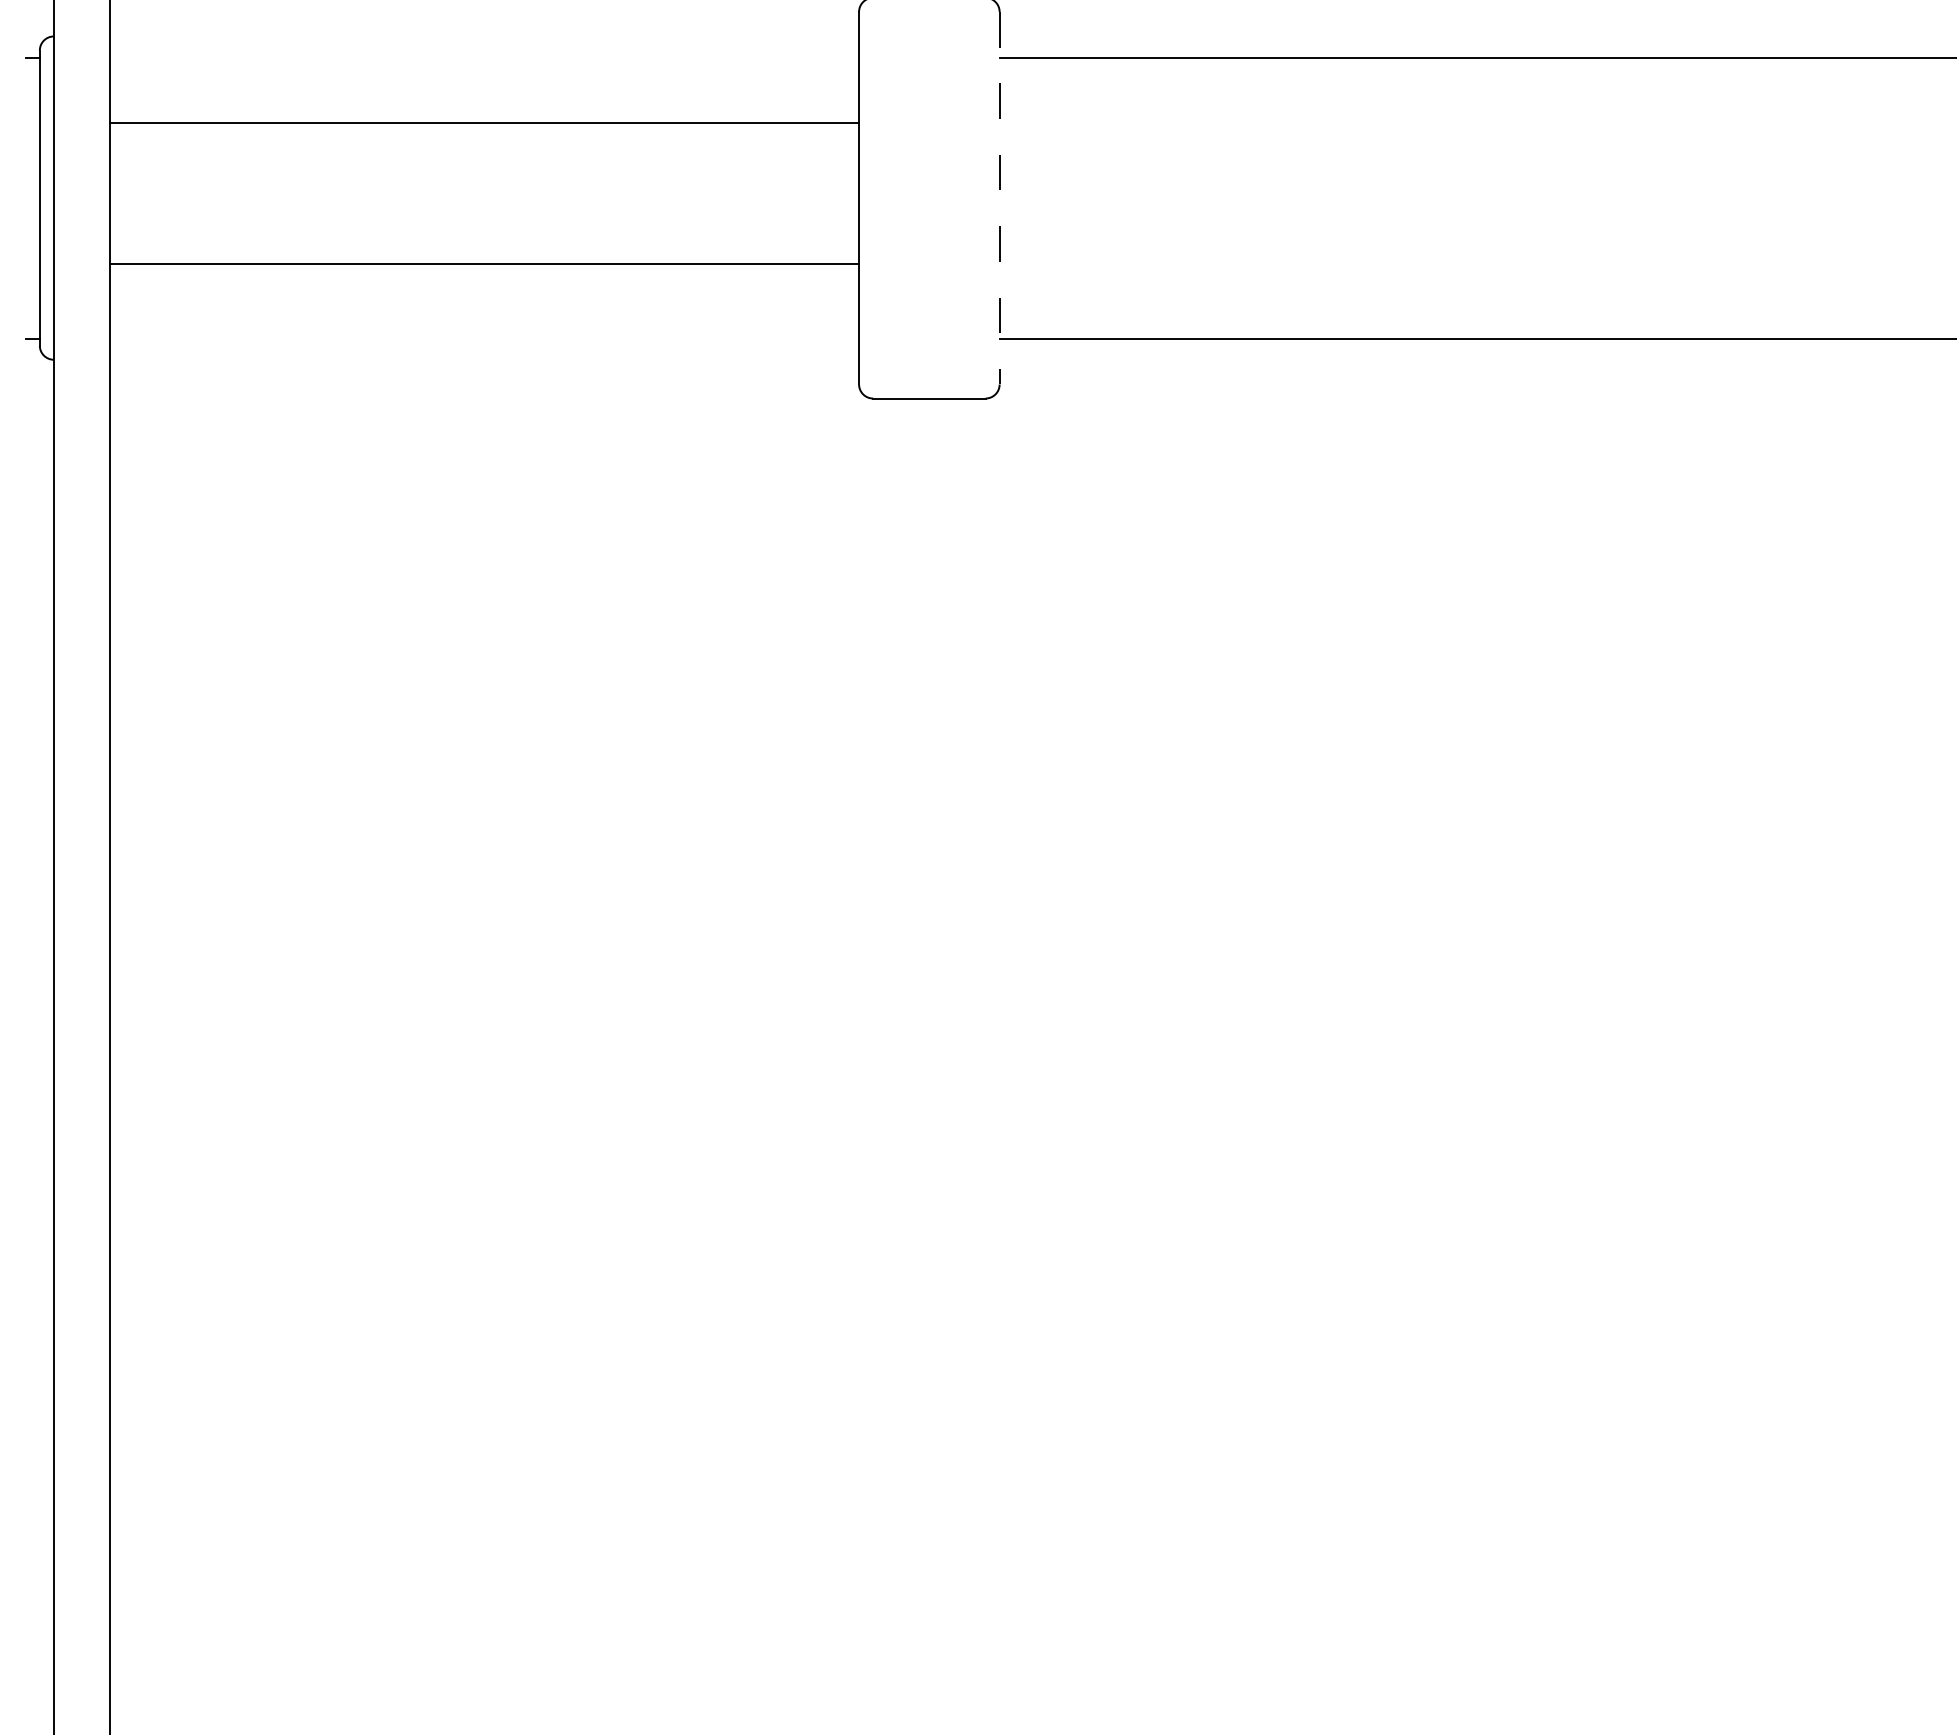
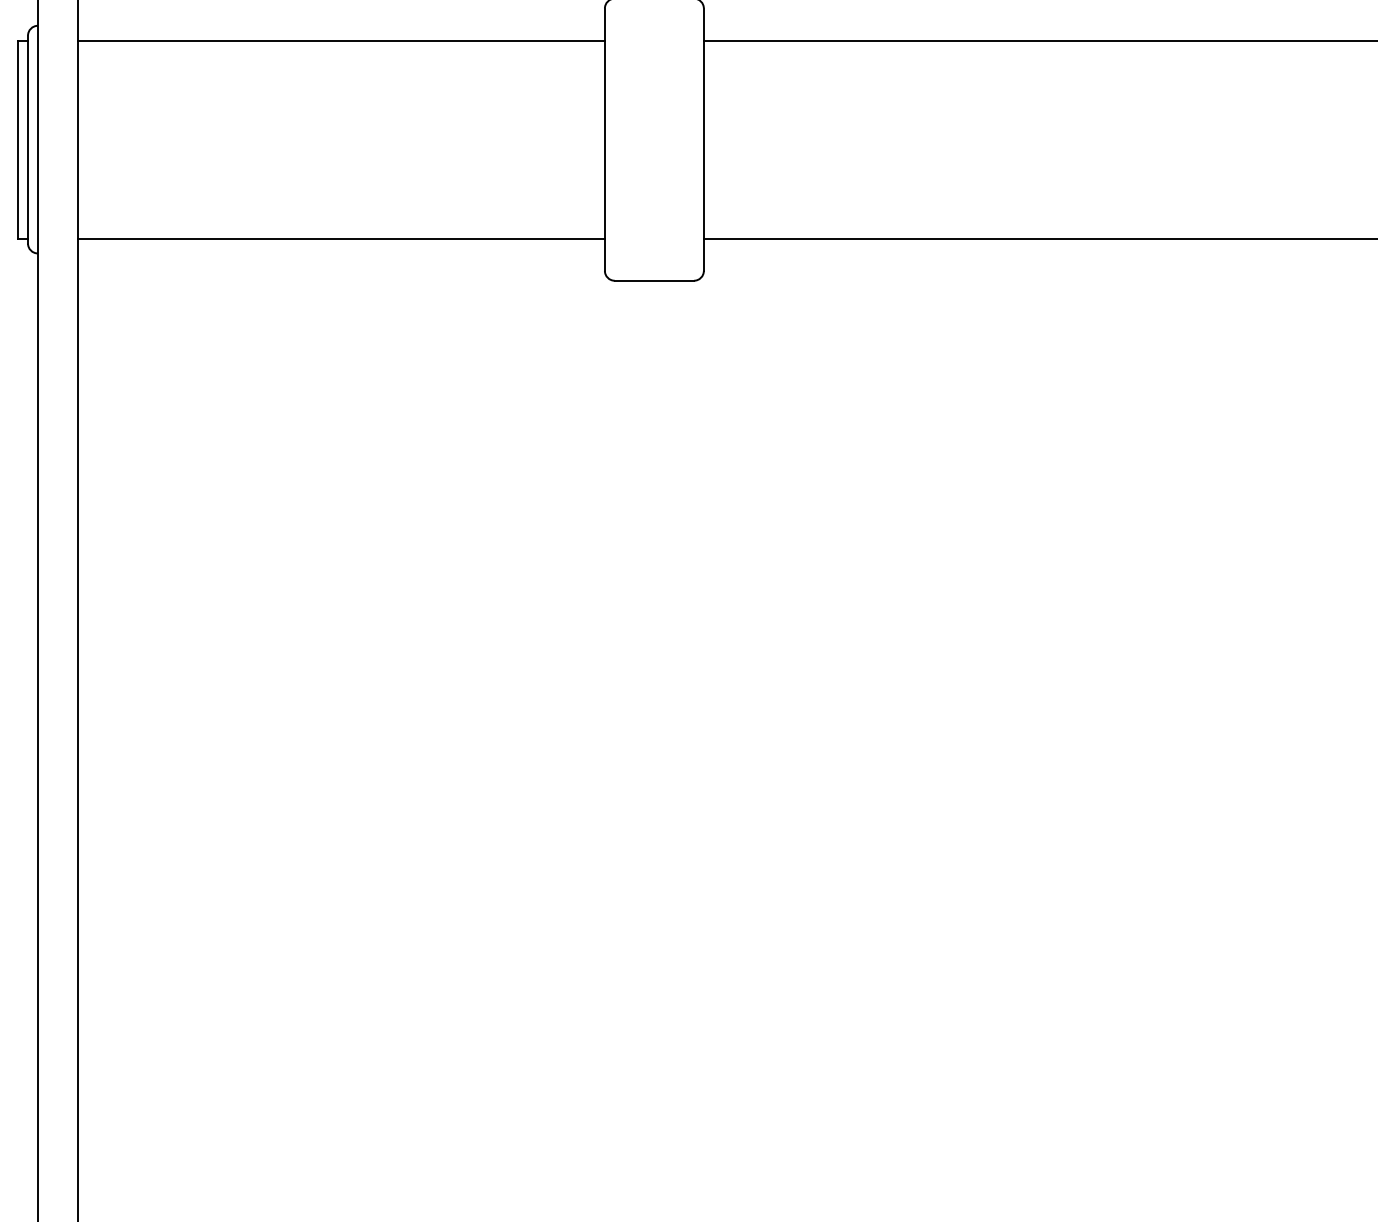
line: (483, 122) -> (340, 40), moved
line: (26, 197) -> (18, 139), added
line: (999, 199) -> (703, 140), dashed -> solid
line: (483, 263) -> (340, 238), moved

